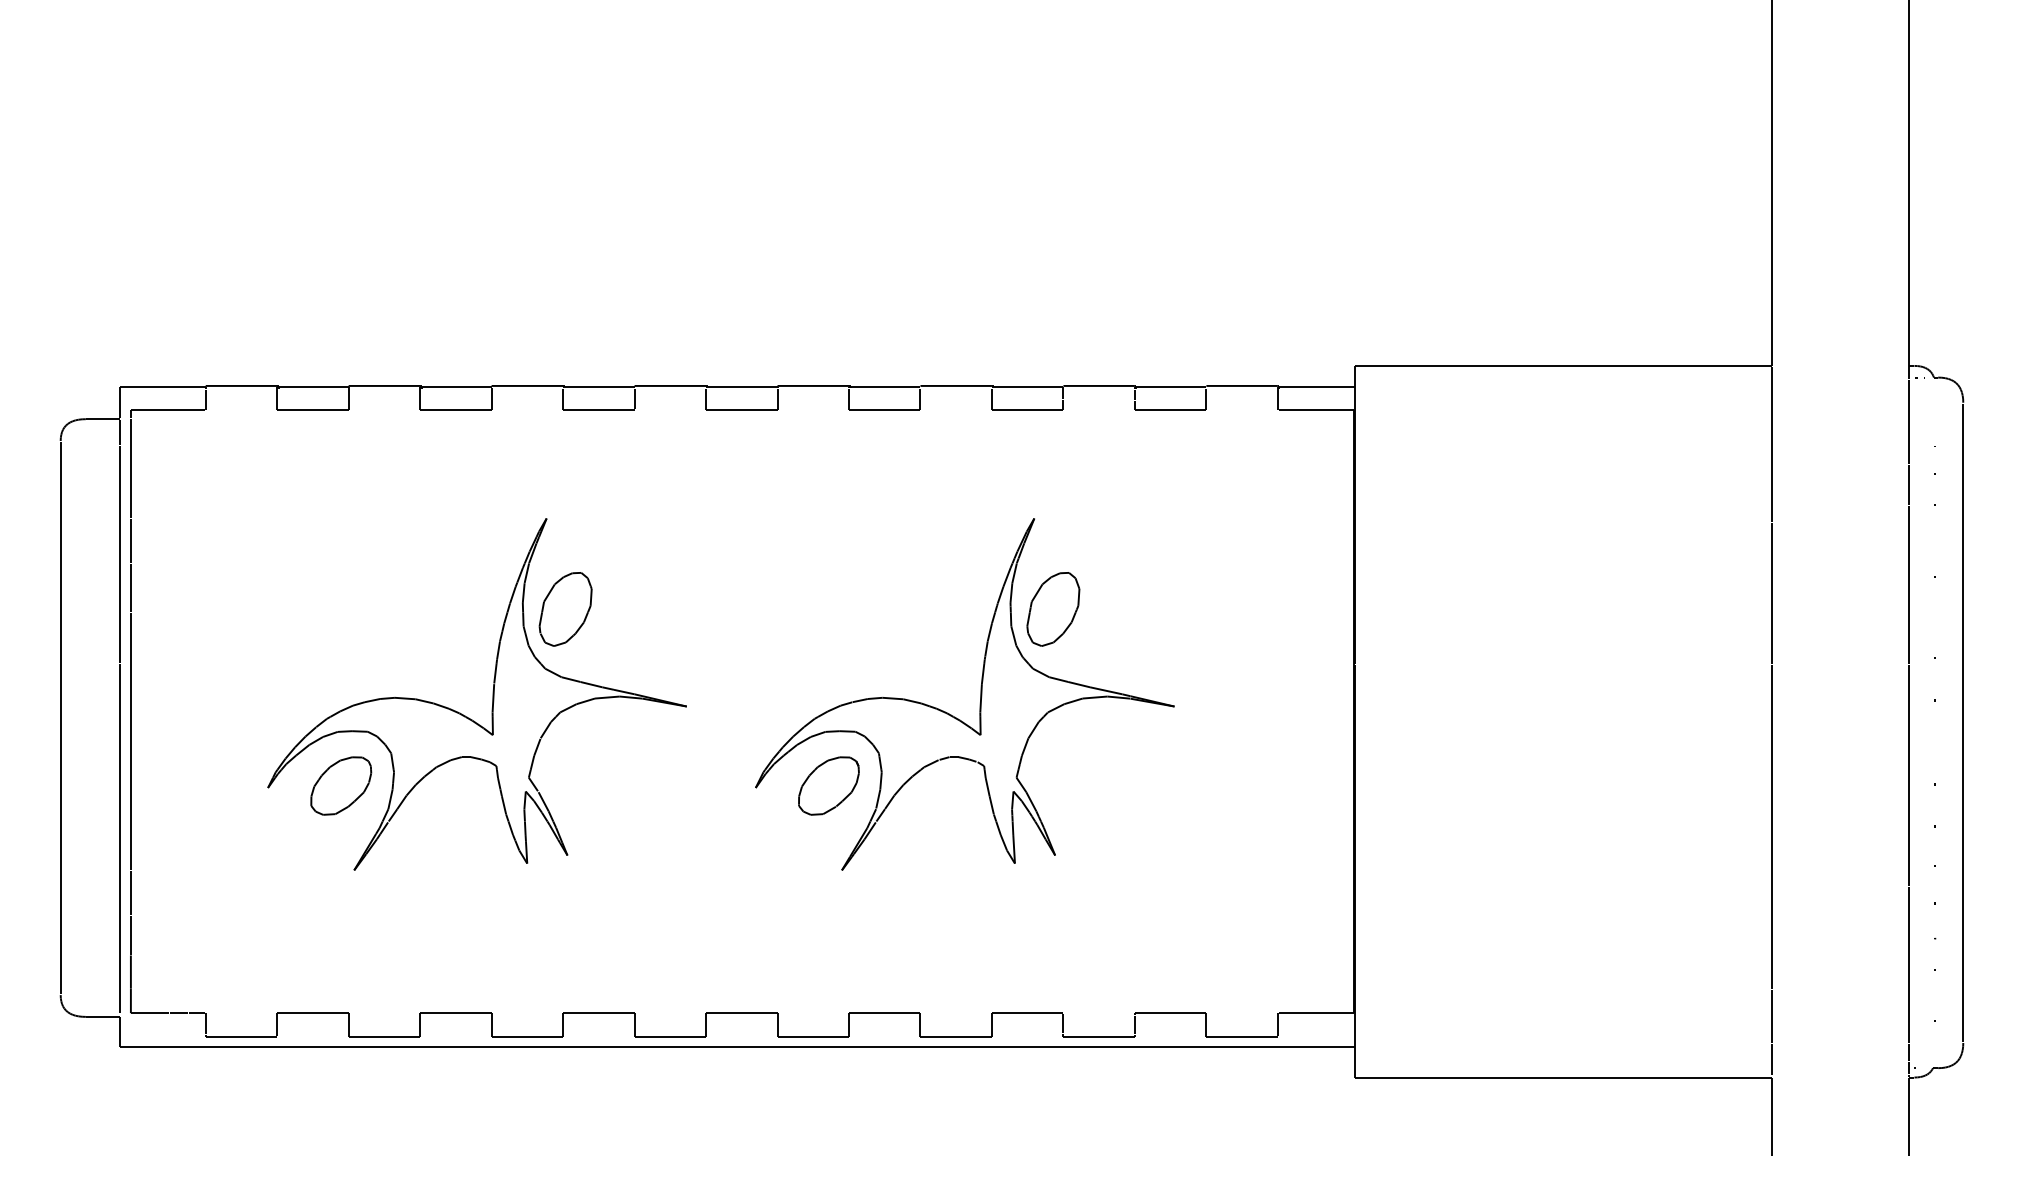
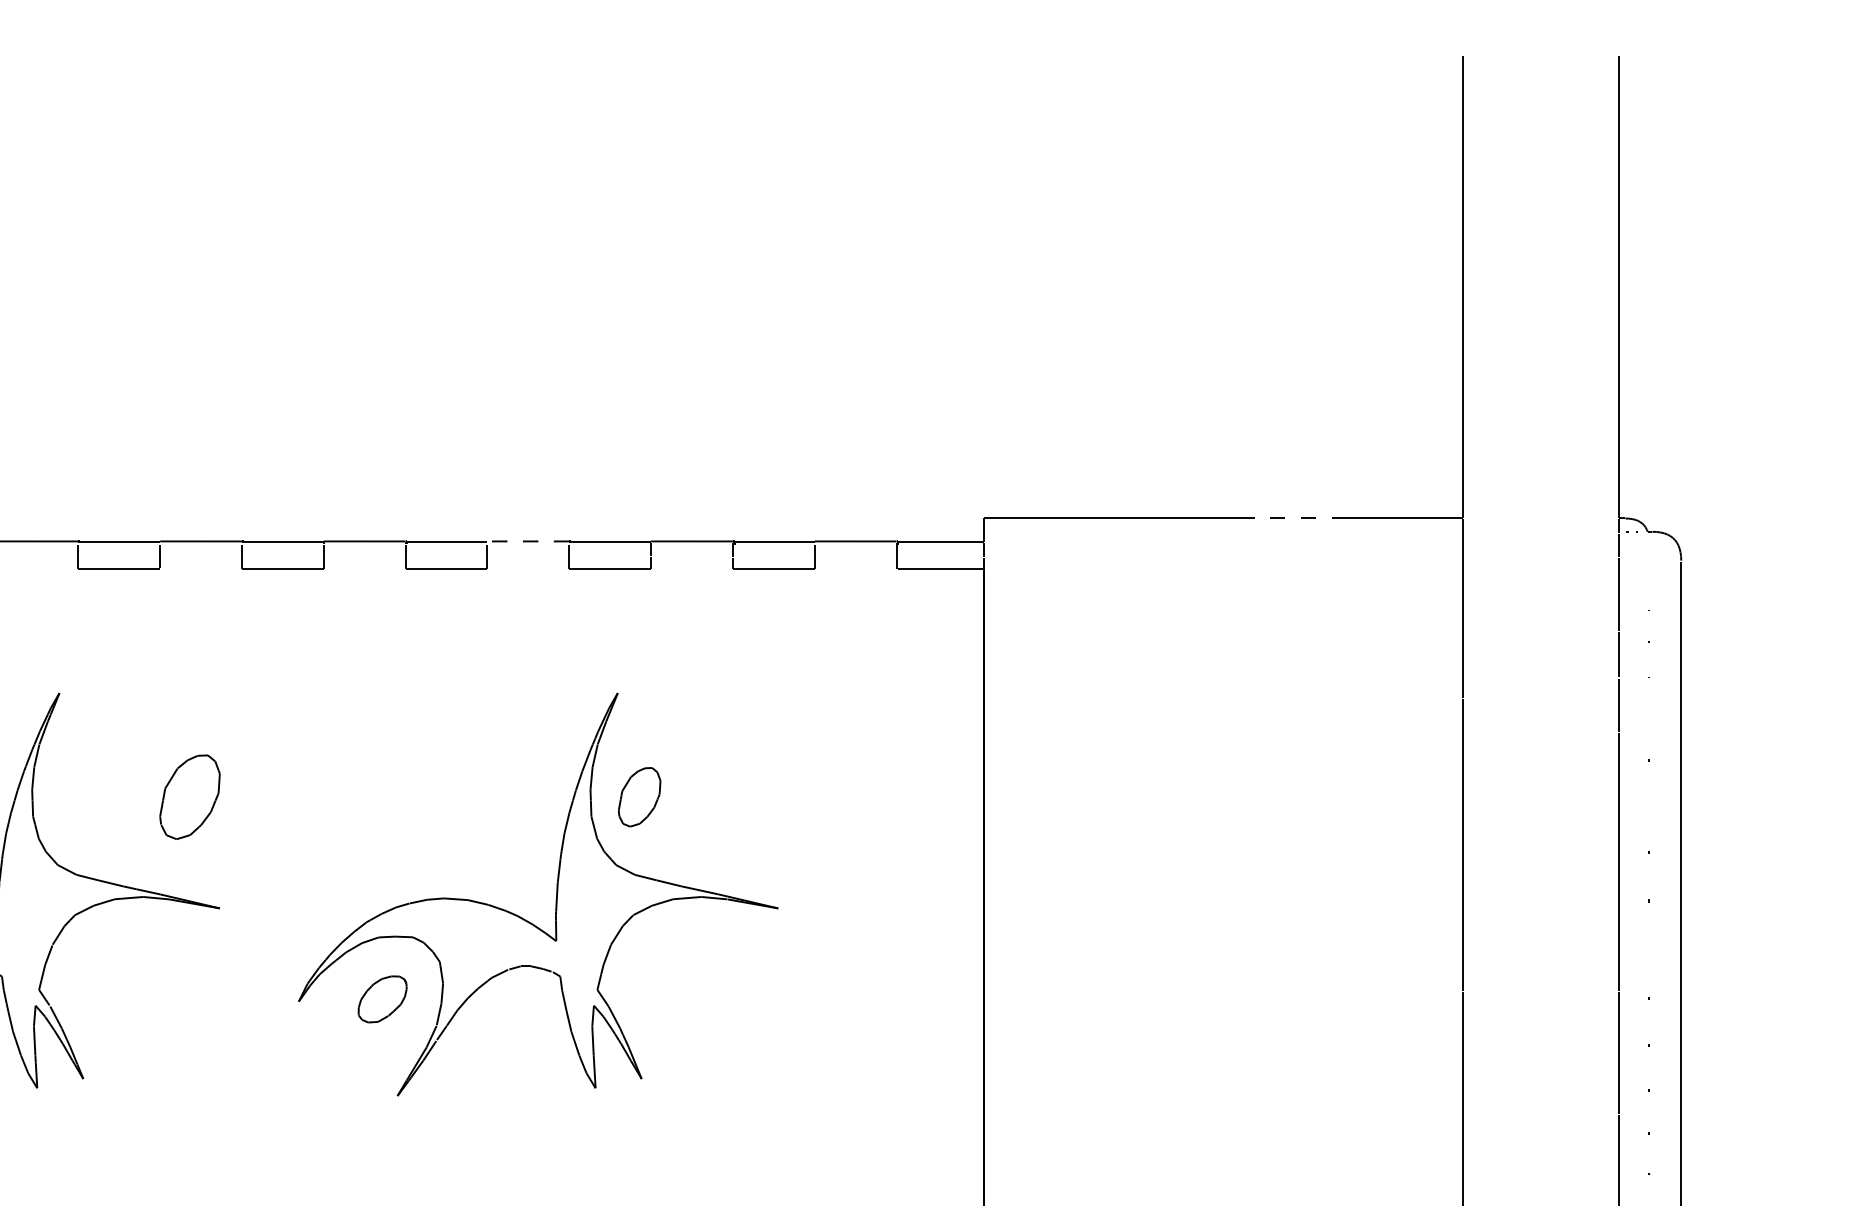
line: (1627, 365) -> (1296, 517), solid -> dashed
line: (956, 385) -> (528, 540), solid -> dashed
part: (565, 609) -> (189, 797), moved
part: (1053, 609) -> (639, 797), size x0.7
part: (828, 785) -> (382, 998), size x0.7

